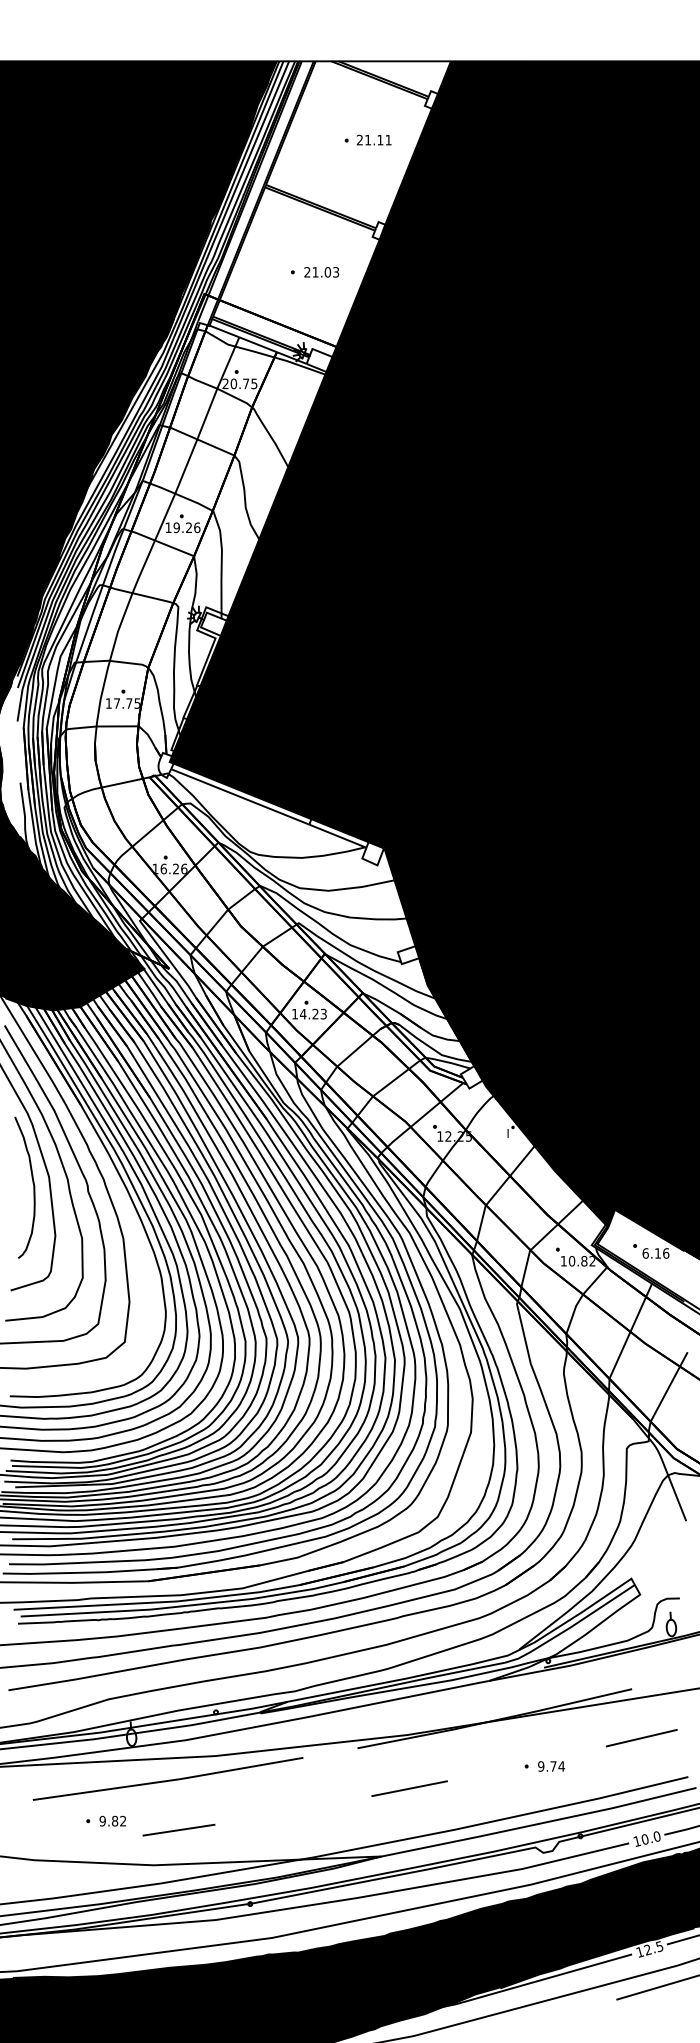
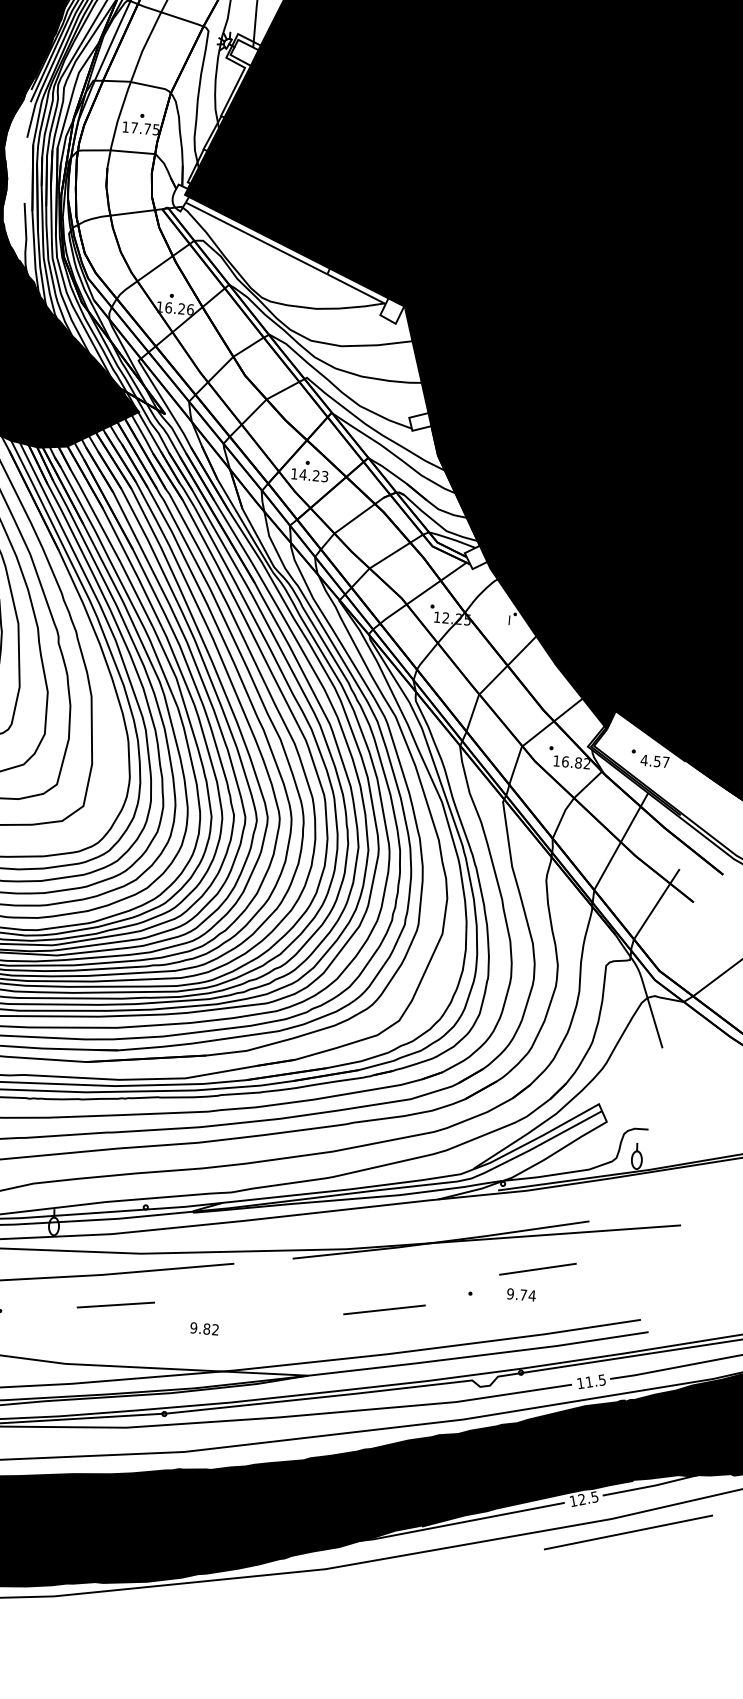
text: (655, 1253) -> (654, 761), 6.16 -> 4.57
text: (572, 1261) -> (565, 762), 10.82 -> 16.82
line: (641, 1738) -> (537, 1269), moved
text: (551, 1766) -> (521, 1294), moved
line: (409, 1788) -> (384, 1309), moved
text: (112, 1820) -> (204, 1328), moved
line: (178, 1829) -> (115, 1304), moved
text: (650, 1837) -> (595, 1380), 10.0 -> 11.5

